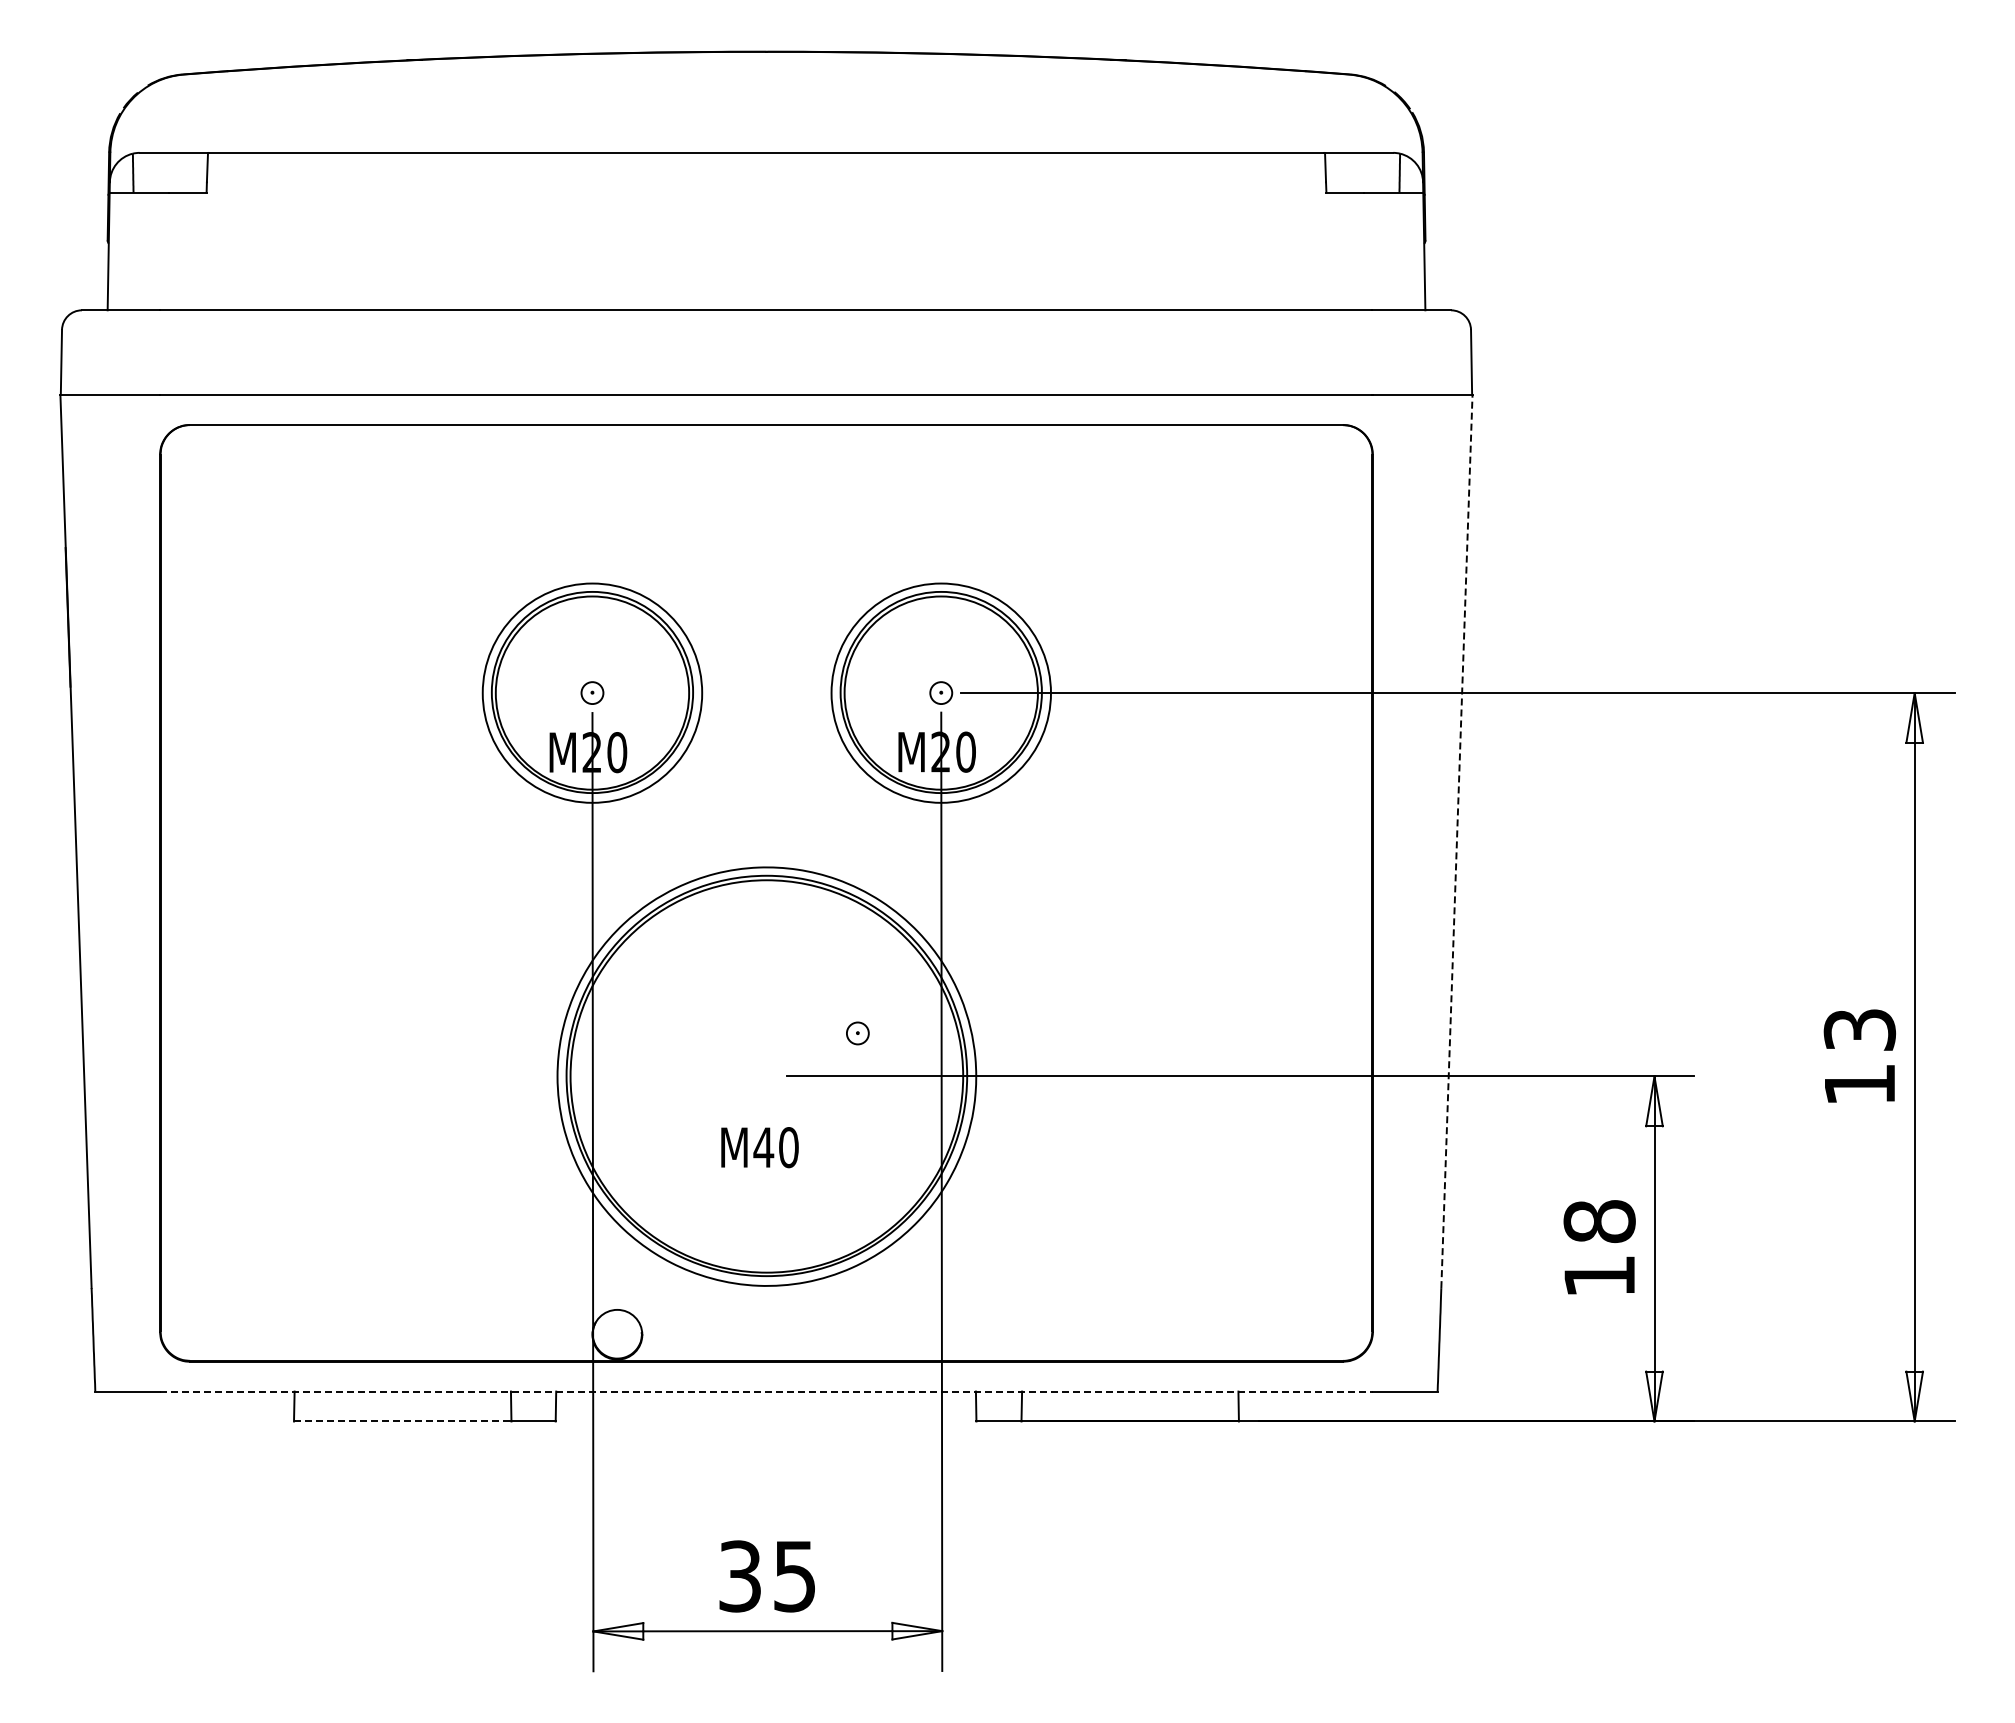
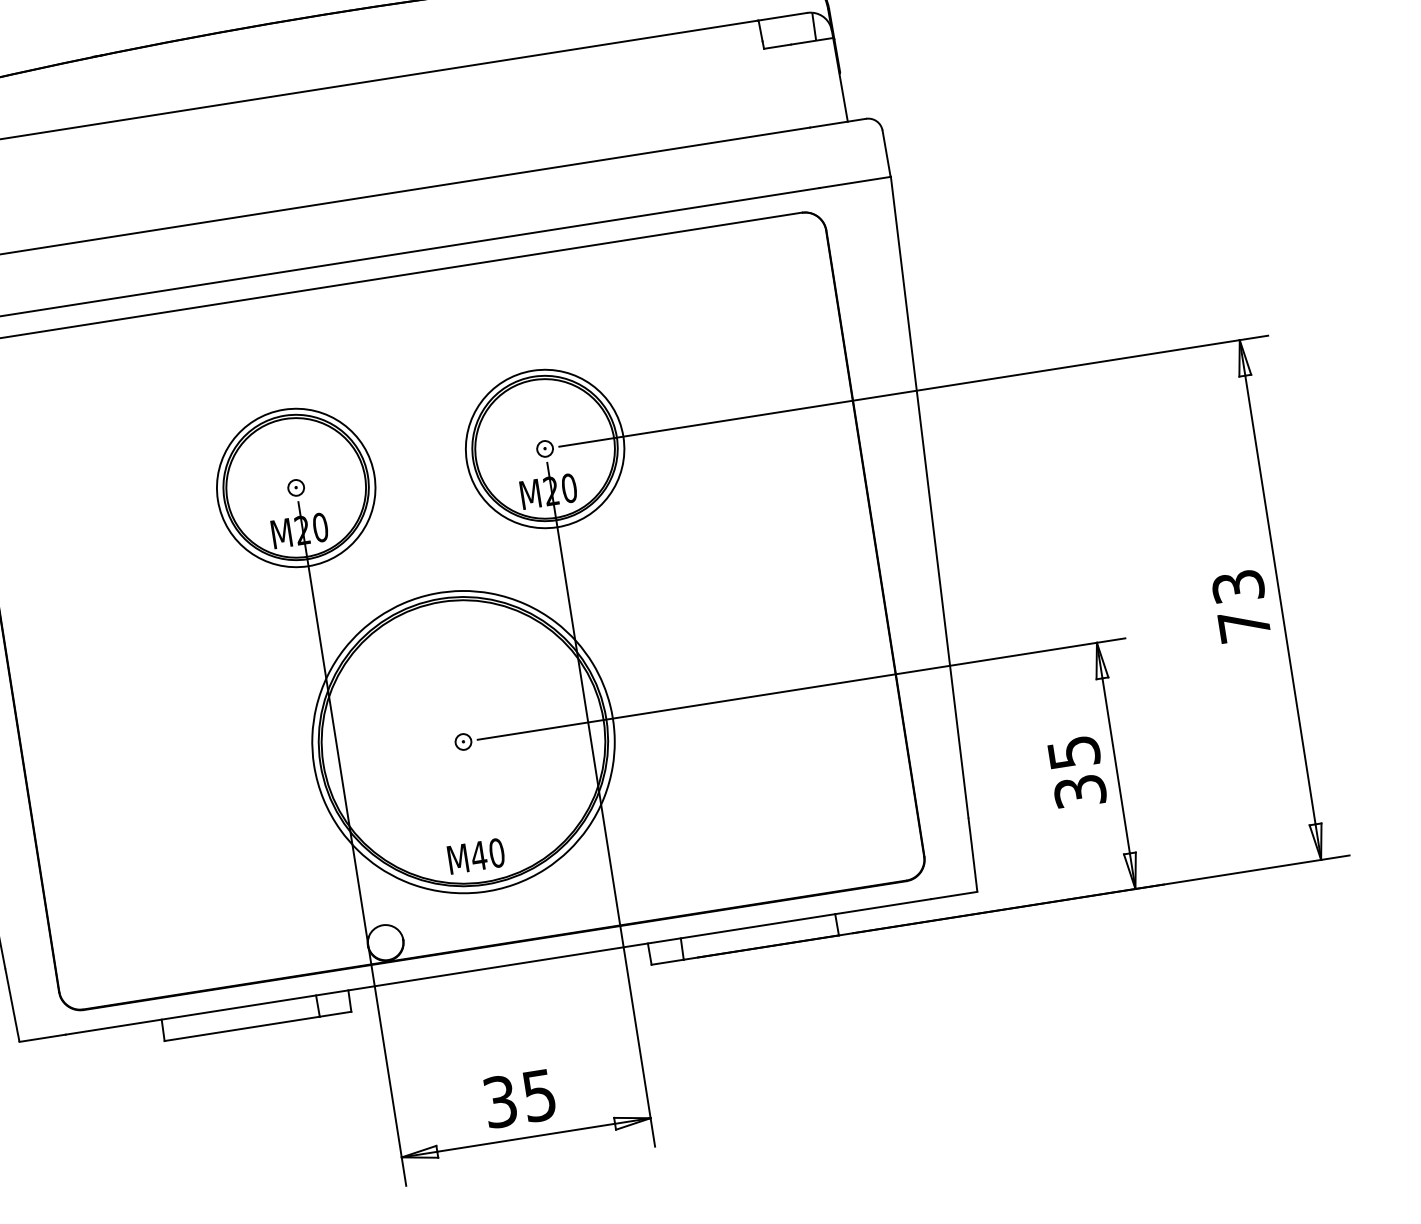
line: (1456, 841) -> (929, 497), dashed -> solid
part: (857, 1033) -> (463, 742), moved
text: (1859, 1084) -> (1244, 625), 13 -> 73
text: (759, 1147) -> (476, 856), moved
text: (1599, 1248) -> (1076, 771), 18 -> 35
line: (766, 1391) -> (498, 966), dashed -> solid
line: (402, 1421) -> (242, 1028), dashed -> solid

